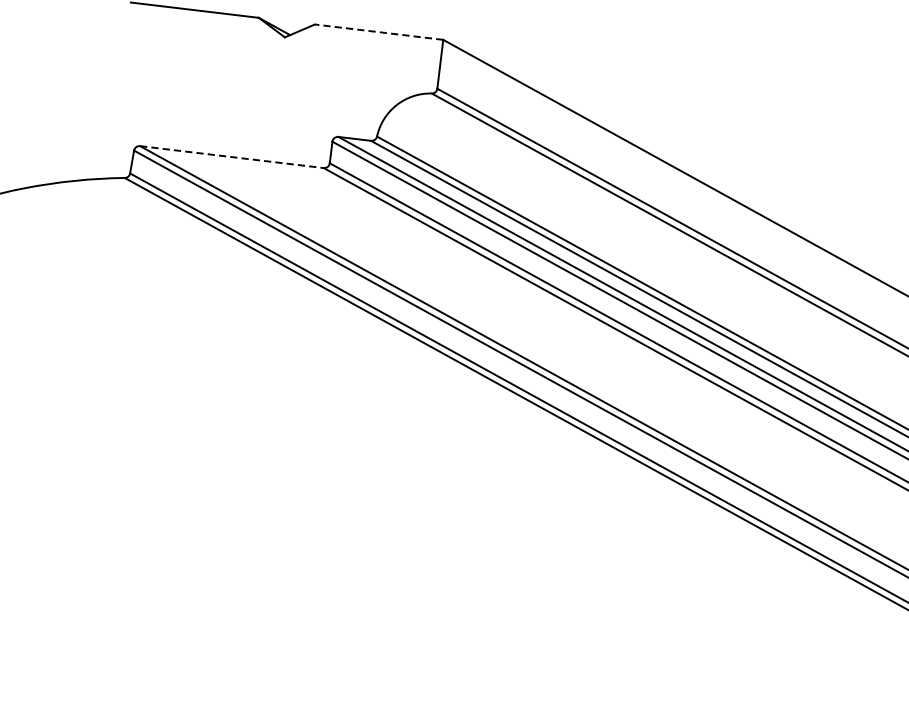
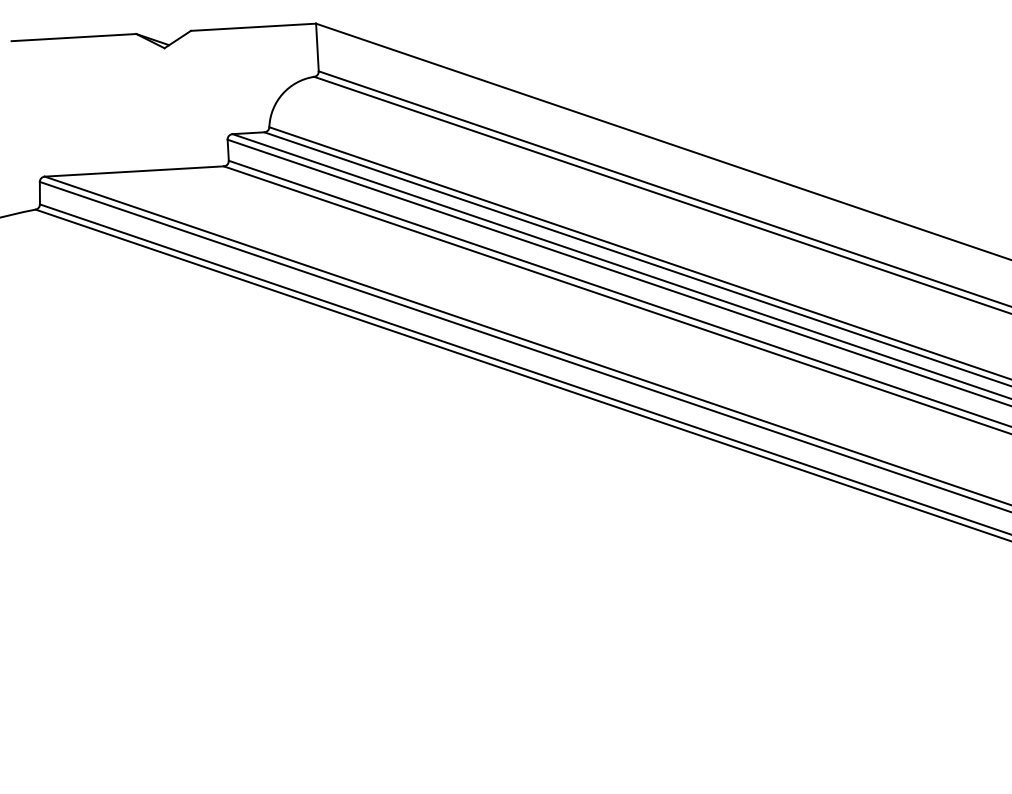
line: (379, 32) -> (253, 27), dashed -> solid
line: (232, 157) -> (134, 171), dashed -> solid

